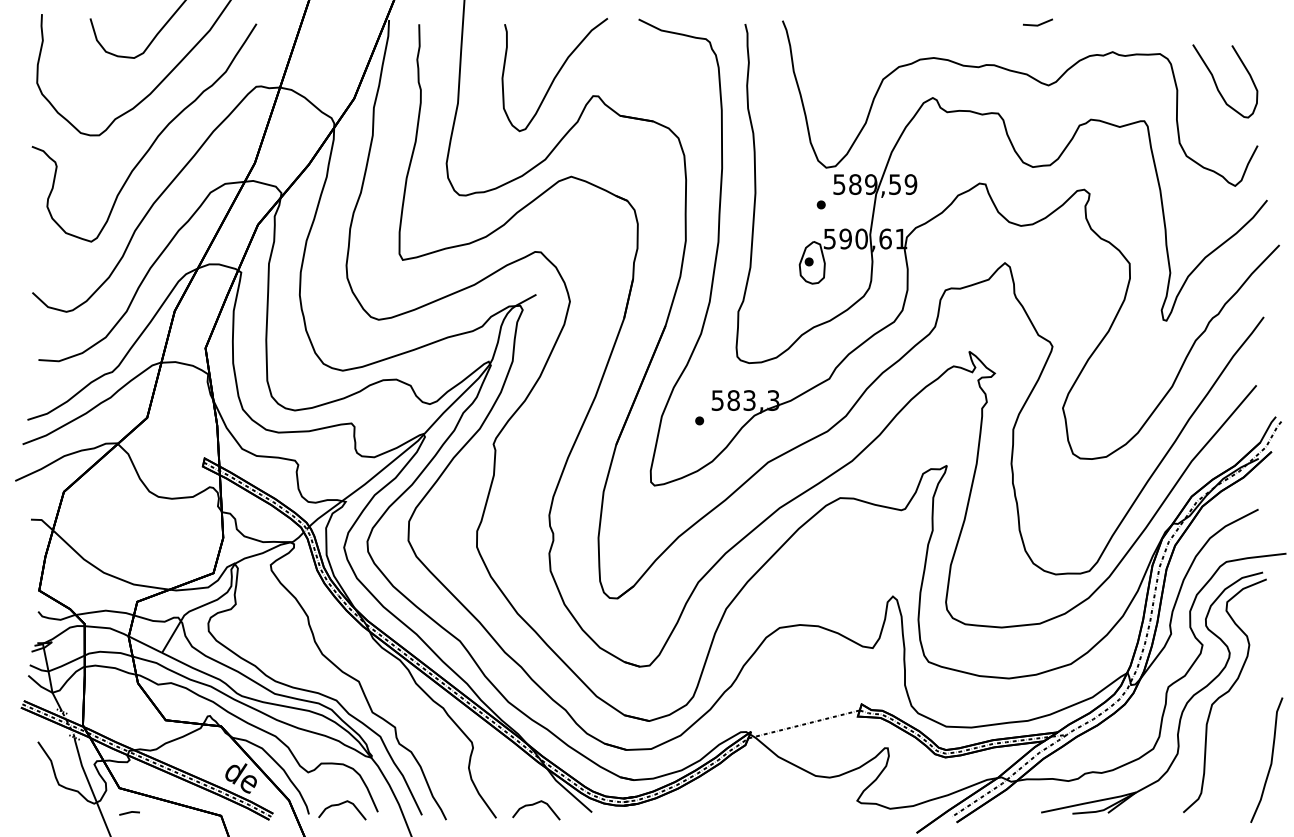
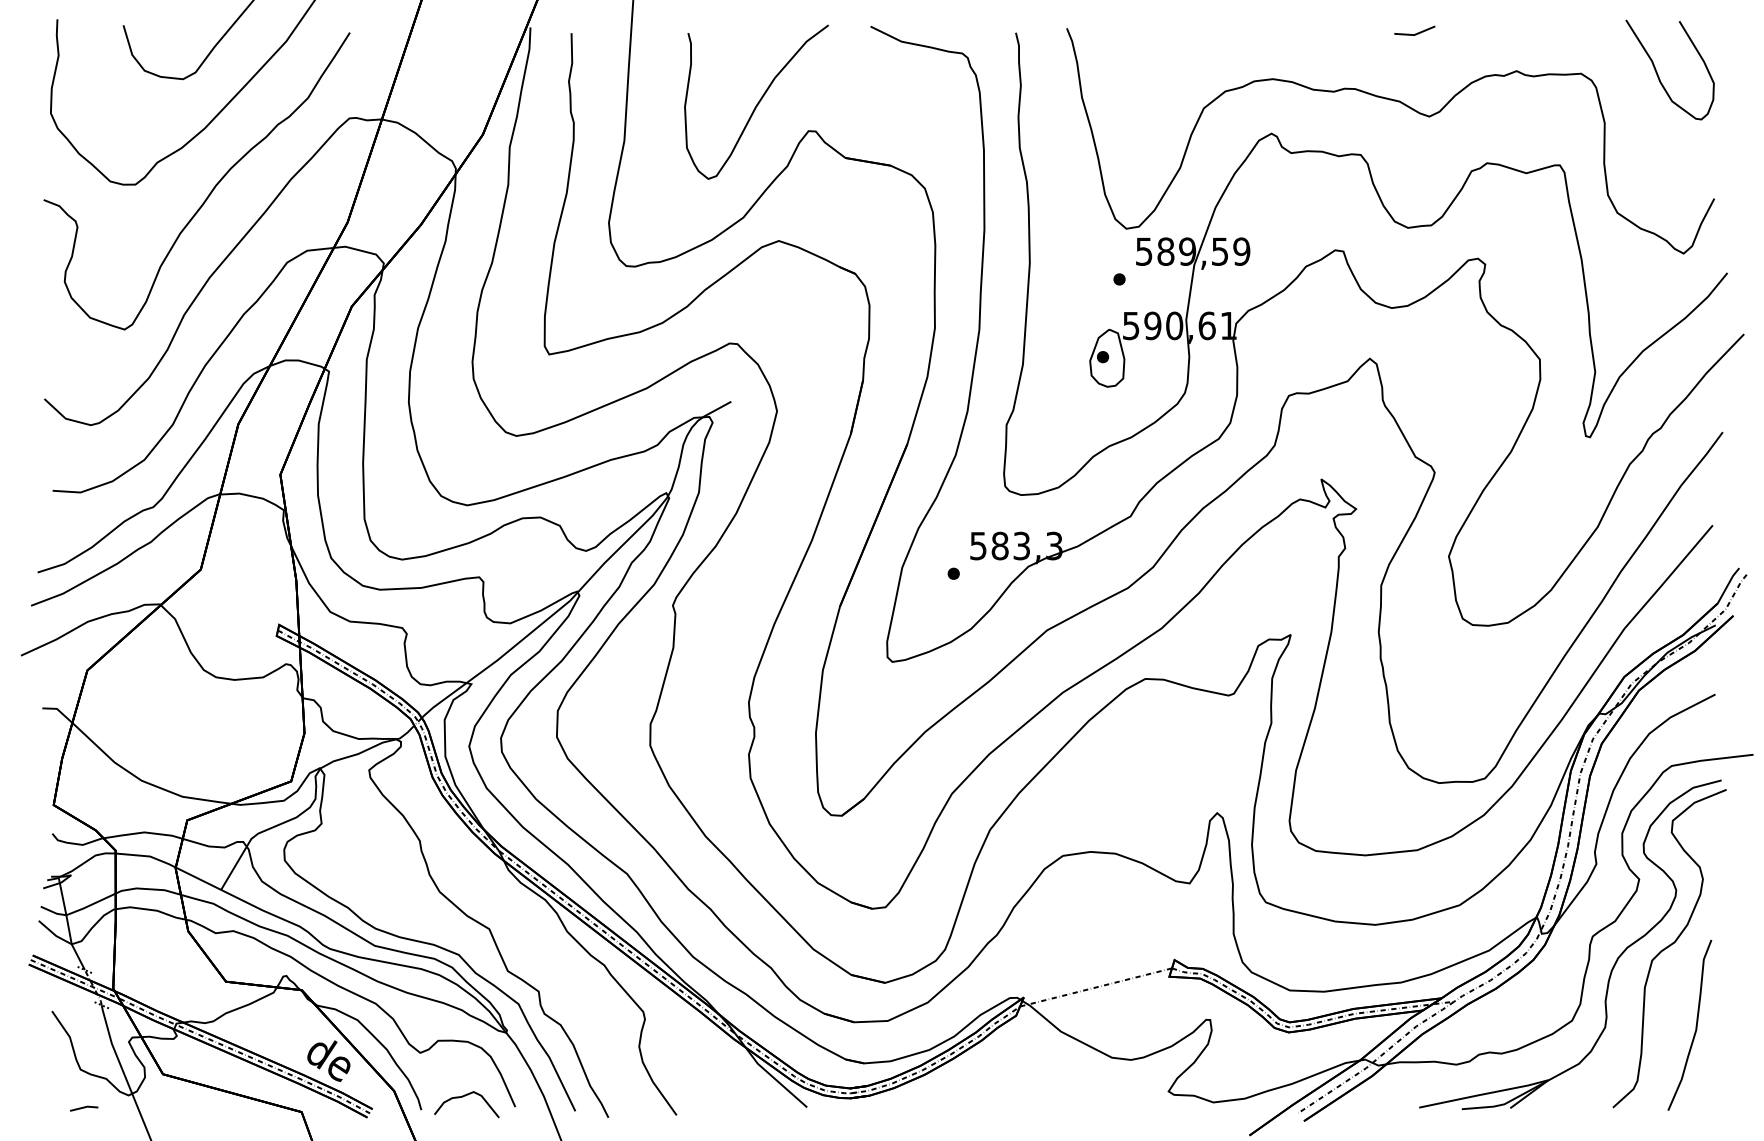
curve: (1217, 85) -> (1659, 75), moved
curve: (1270, 760) -> (1694, 1025), moved
curve: (533, 805) -> (727, 1097), removed
line: (129, 813) -> (84, 1108), moved

